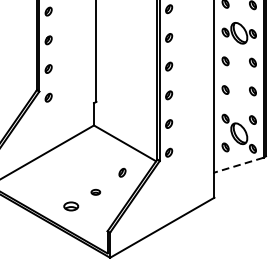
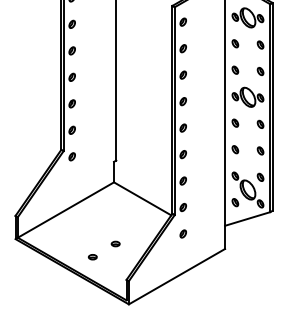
line: (238, 164) -> (247, 218), dashed -> solid
part: (121, 172) -> (182, 233), moved
part: (70, 206) -> (92, 257), size x0.62

